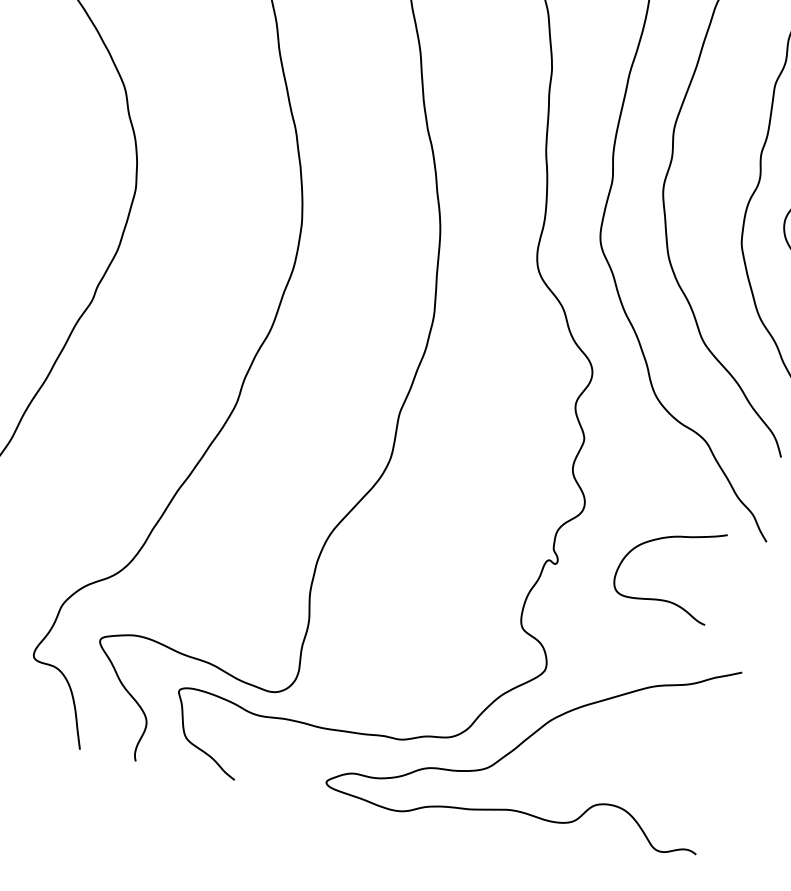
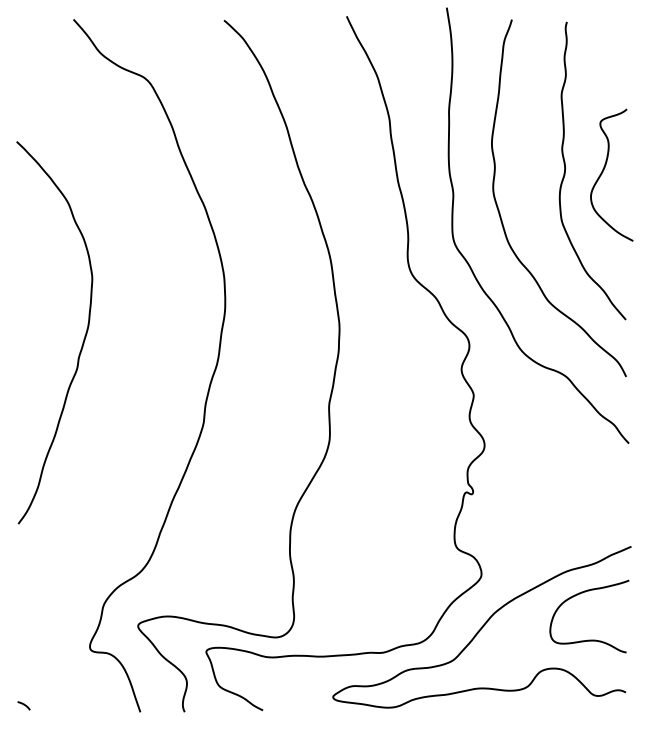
curve: (661, 598) -> (589, 639), moved

